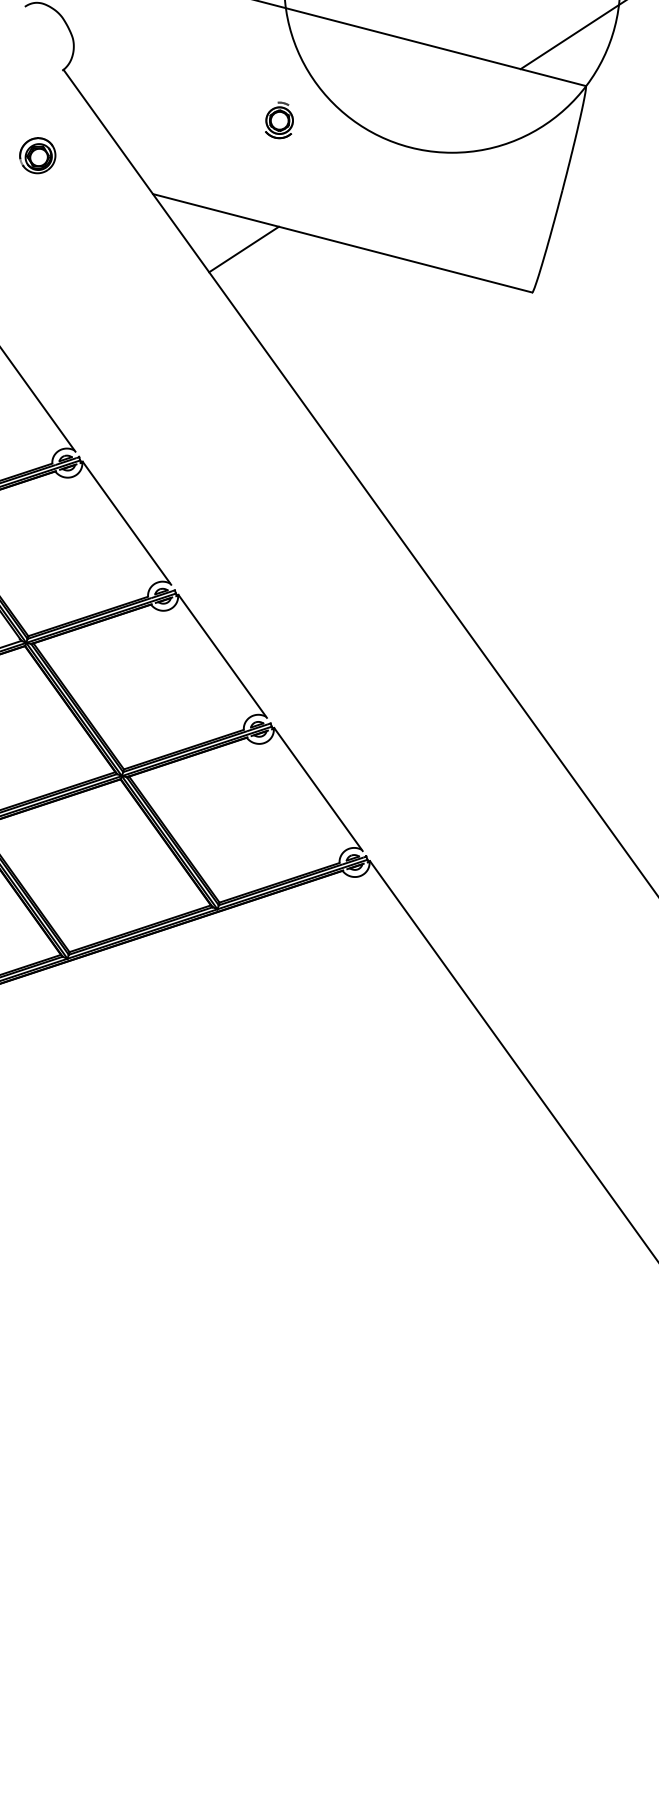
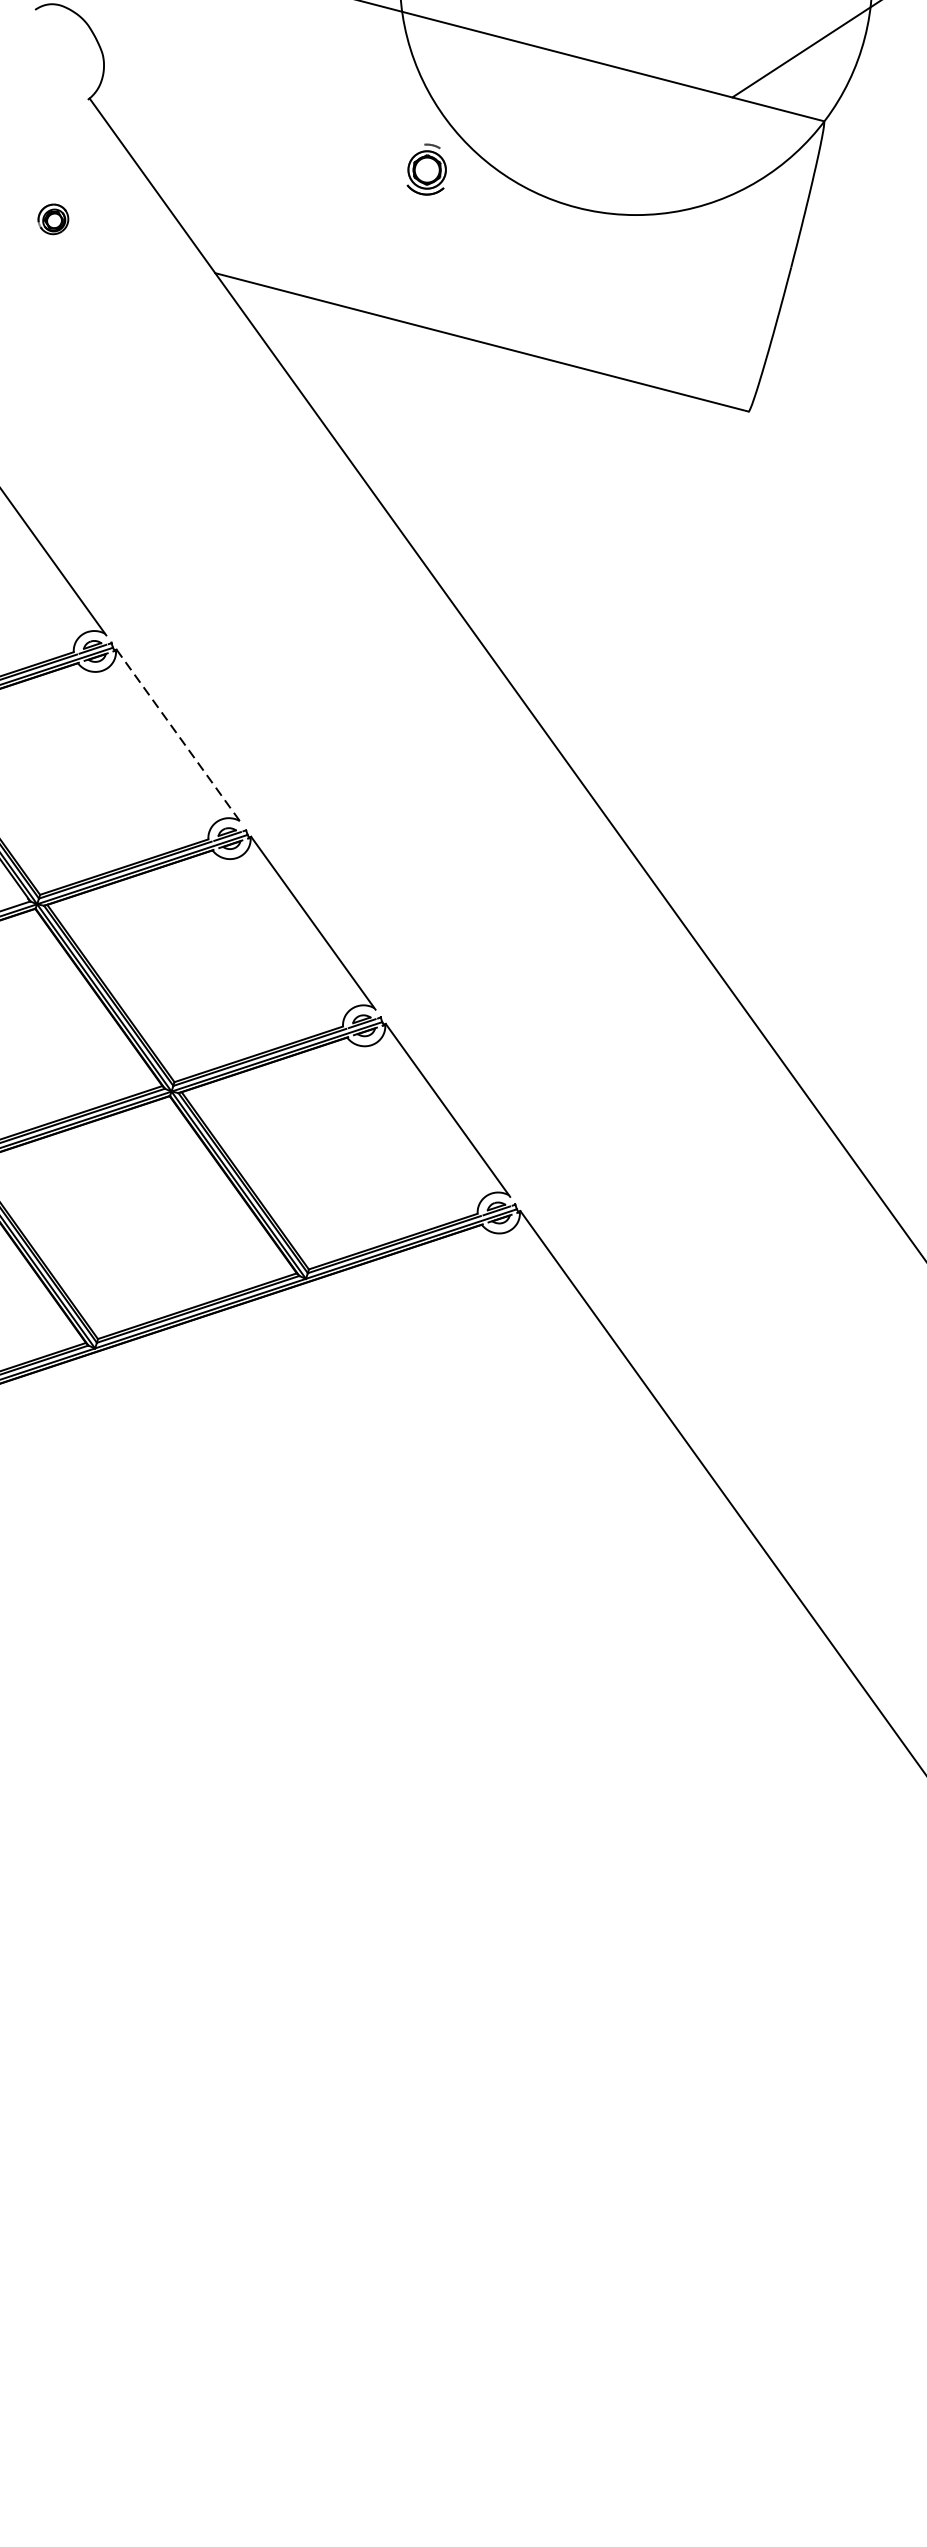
part: (279, 120) -> (426, 169), moved
part: (37, 155) -> (52, 218), size x0.6
line: (243, 249) -> (342, 351), removed
line: (126, 523) -> (178, 736), solid -> dashed

